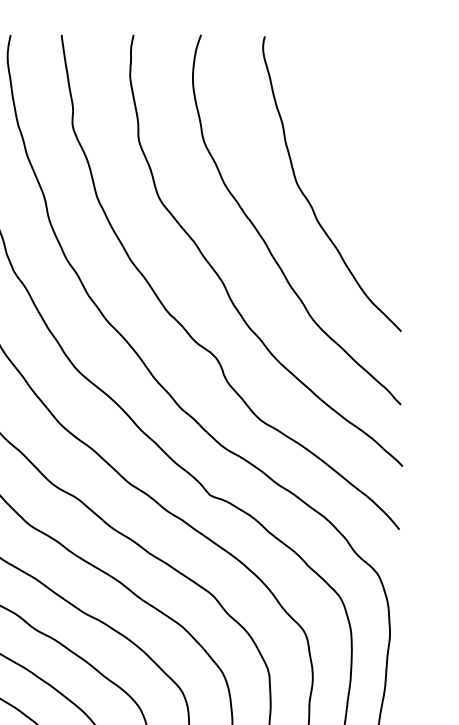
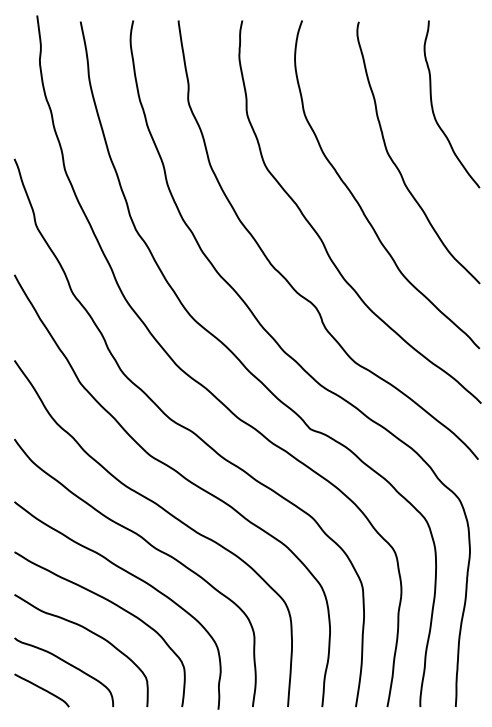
curve: (348, 132) -> (433, 107), added

